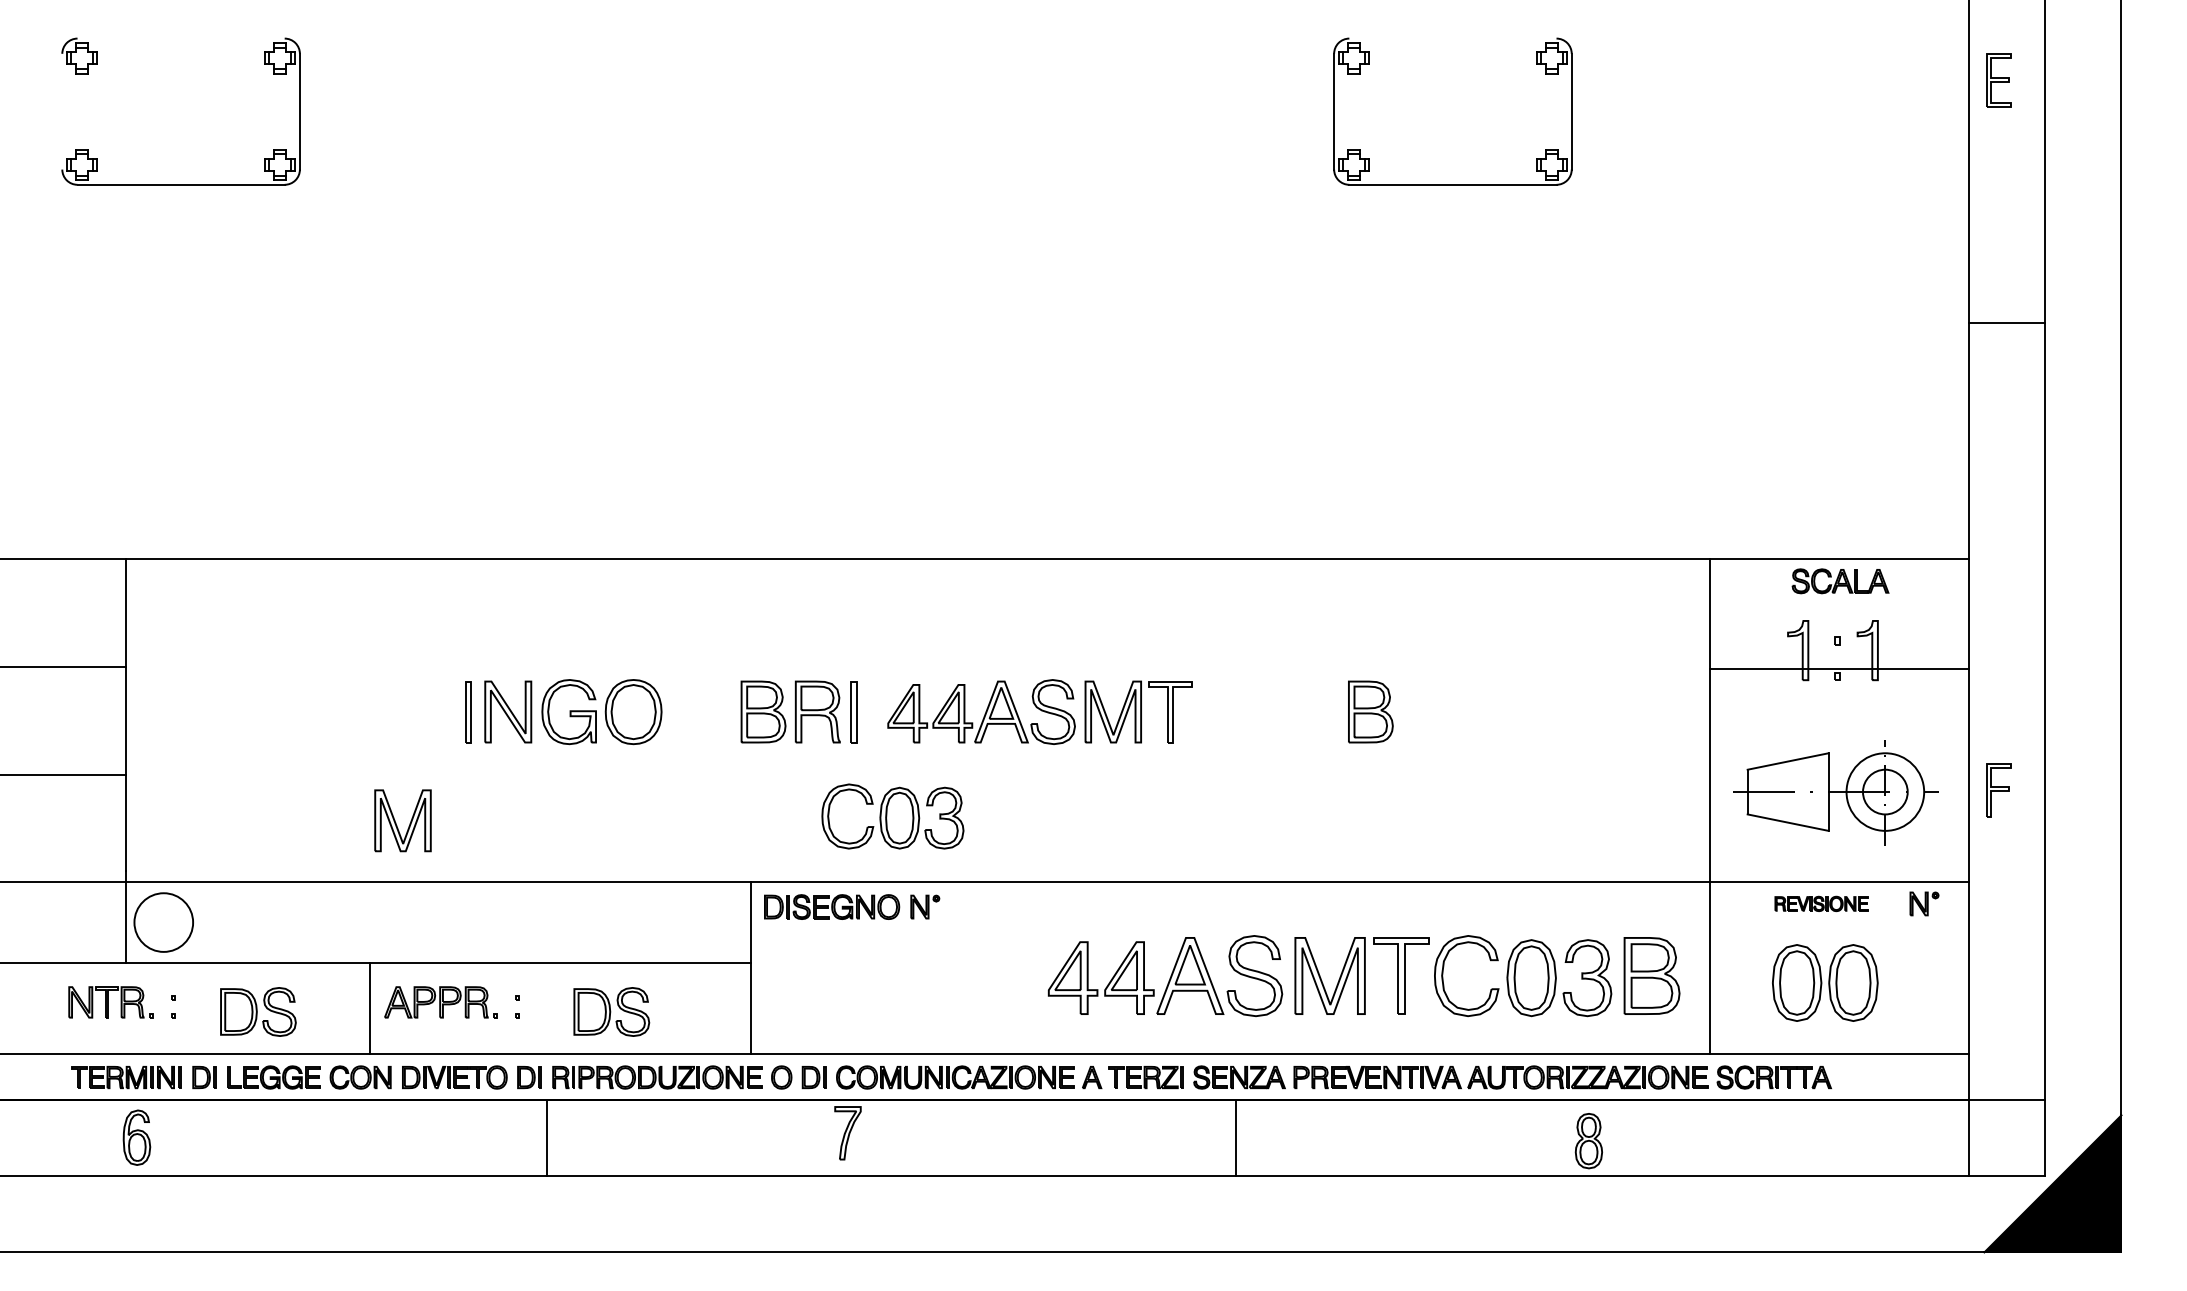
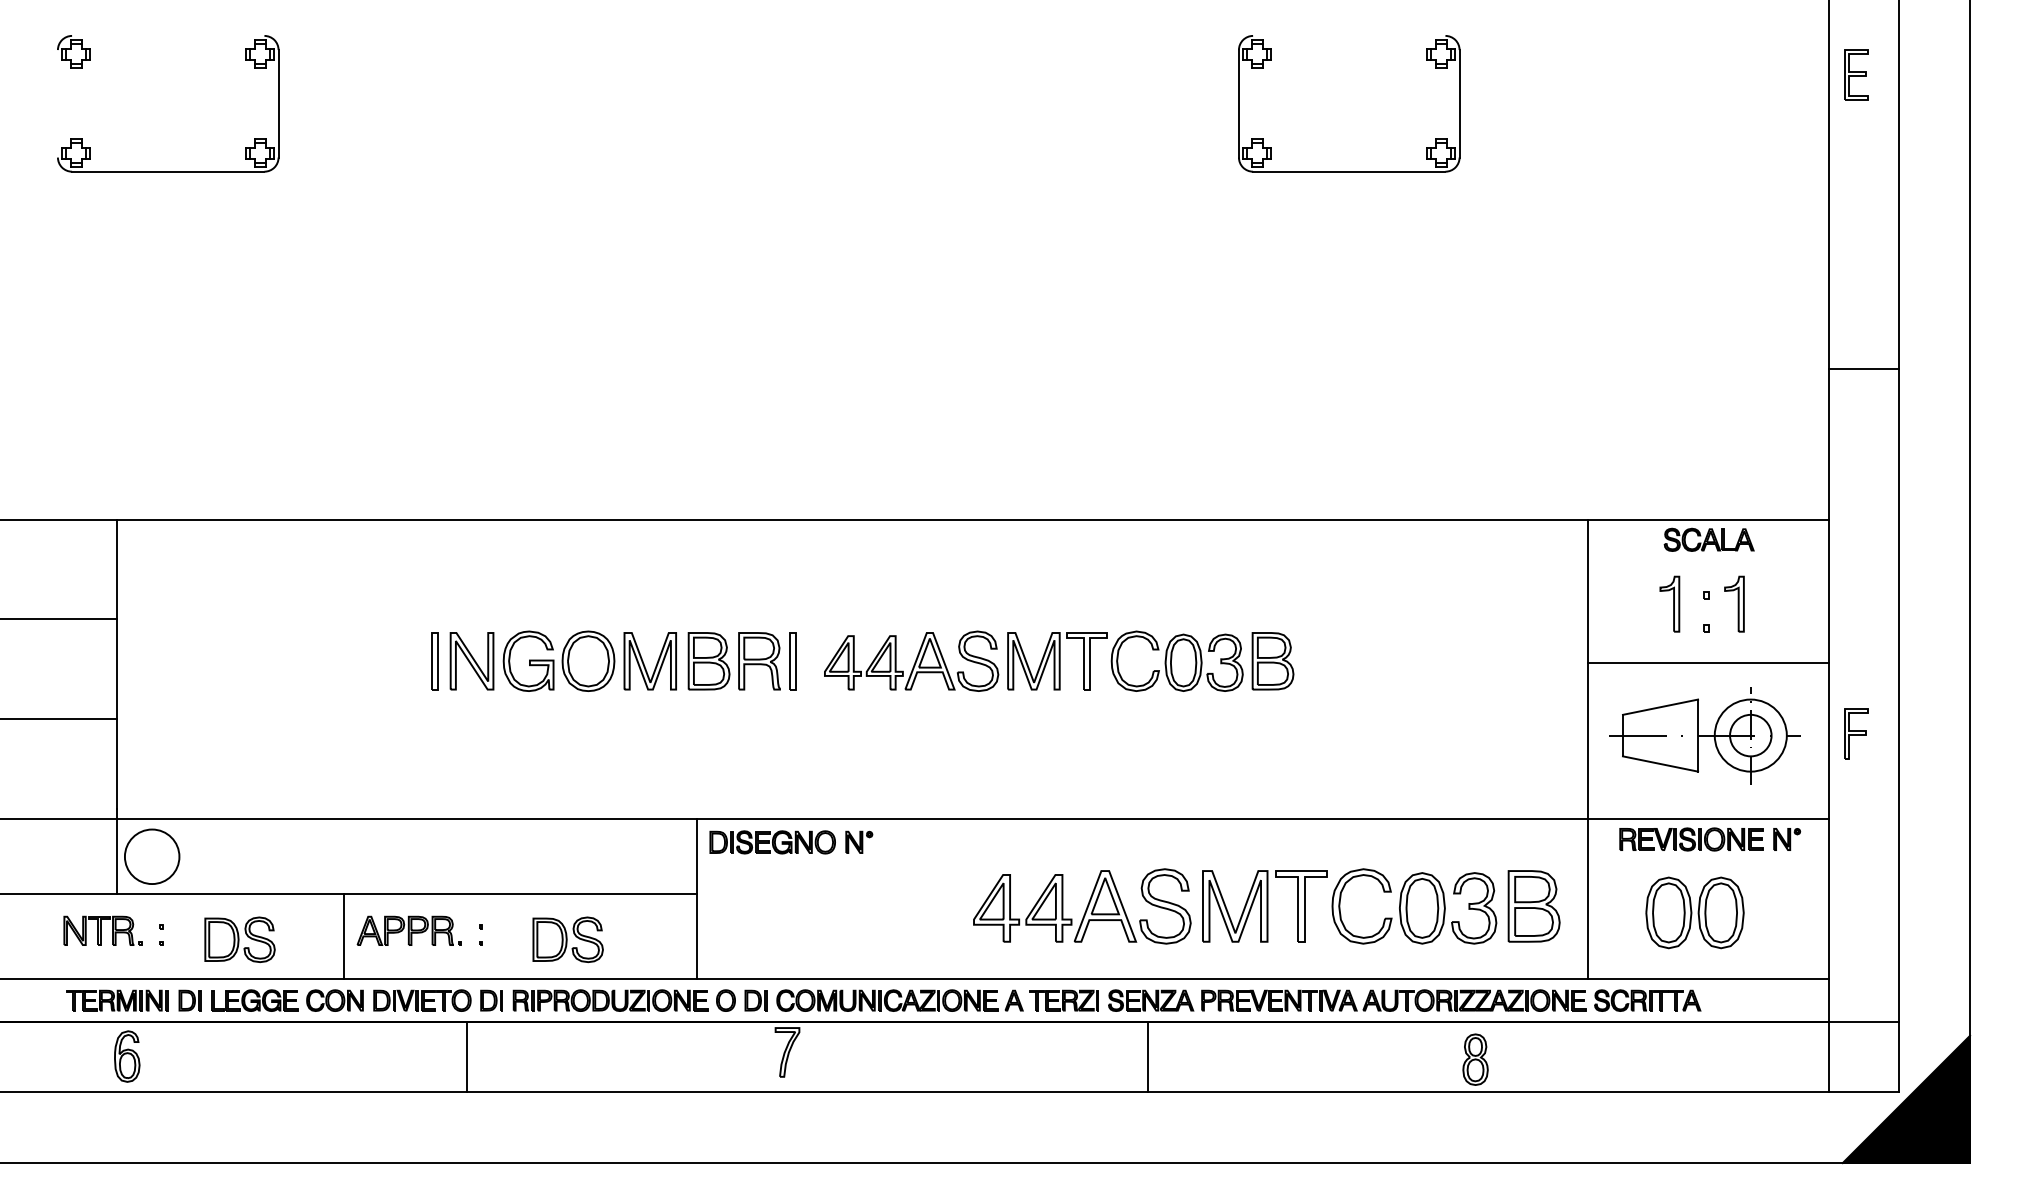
line: (2006, 322) -> (1863, 368), moved
line: (1839, 669) -> (1708, 662), moved
part: (892, 815) -> (1176, 660), moved
part: (402, 821) -> (649, 661), moved
part: (1821, 903) -> (1691, 839), size x1.67
line: (547, 1137) -> (467, 1056), moved

